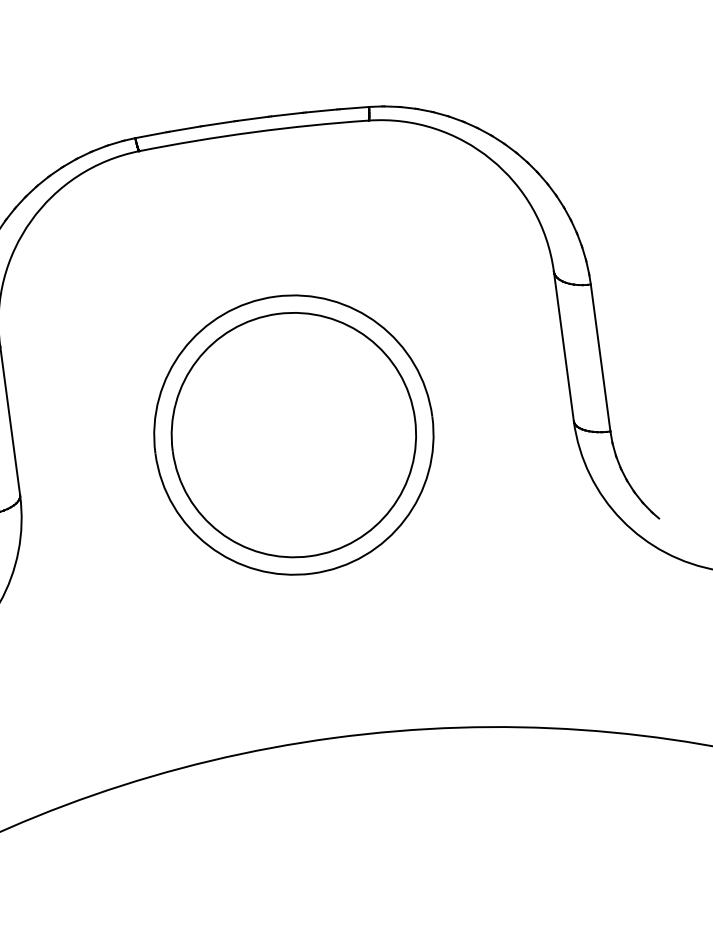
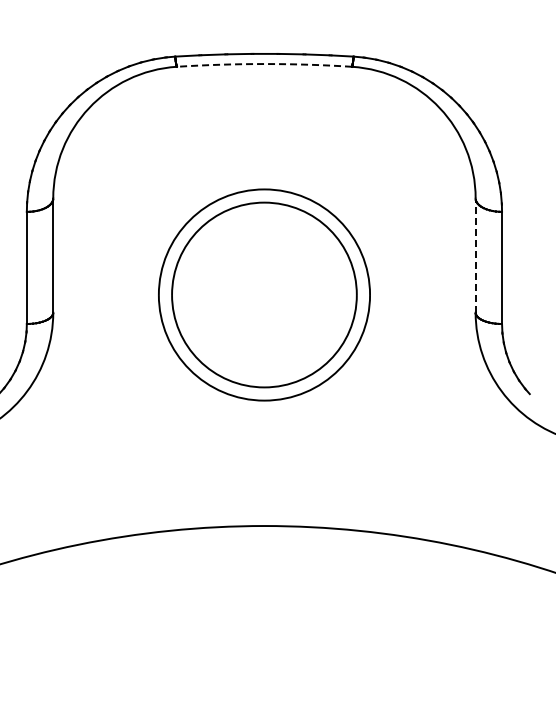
arc: (253, 132) -> (264, 64), solid -> dashed
line: (563, 346) -> (475, 255), solid -> dashed

